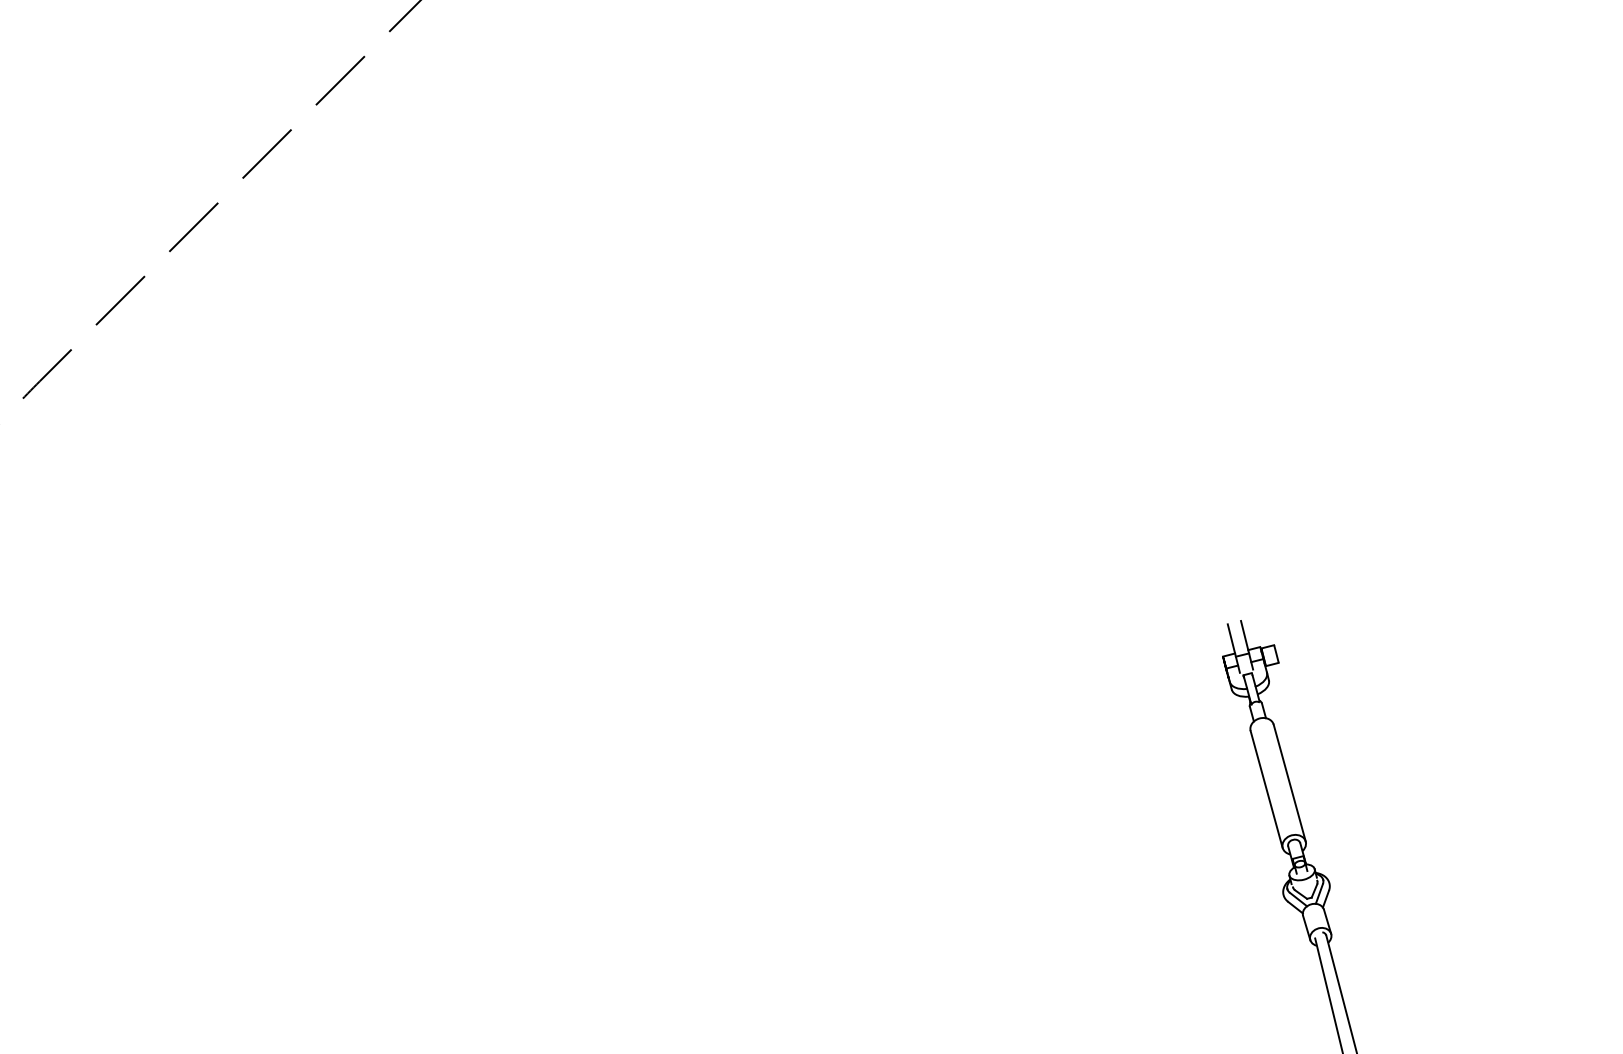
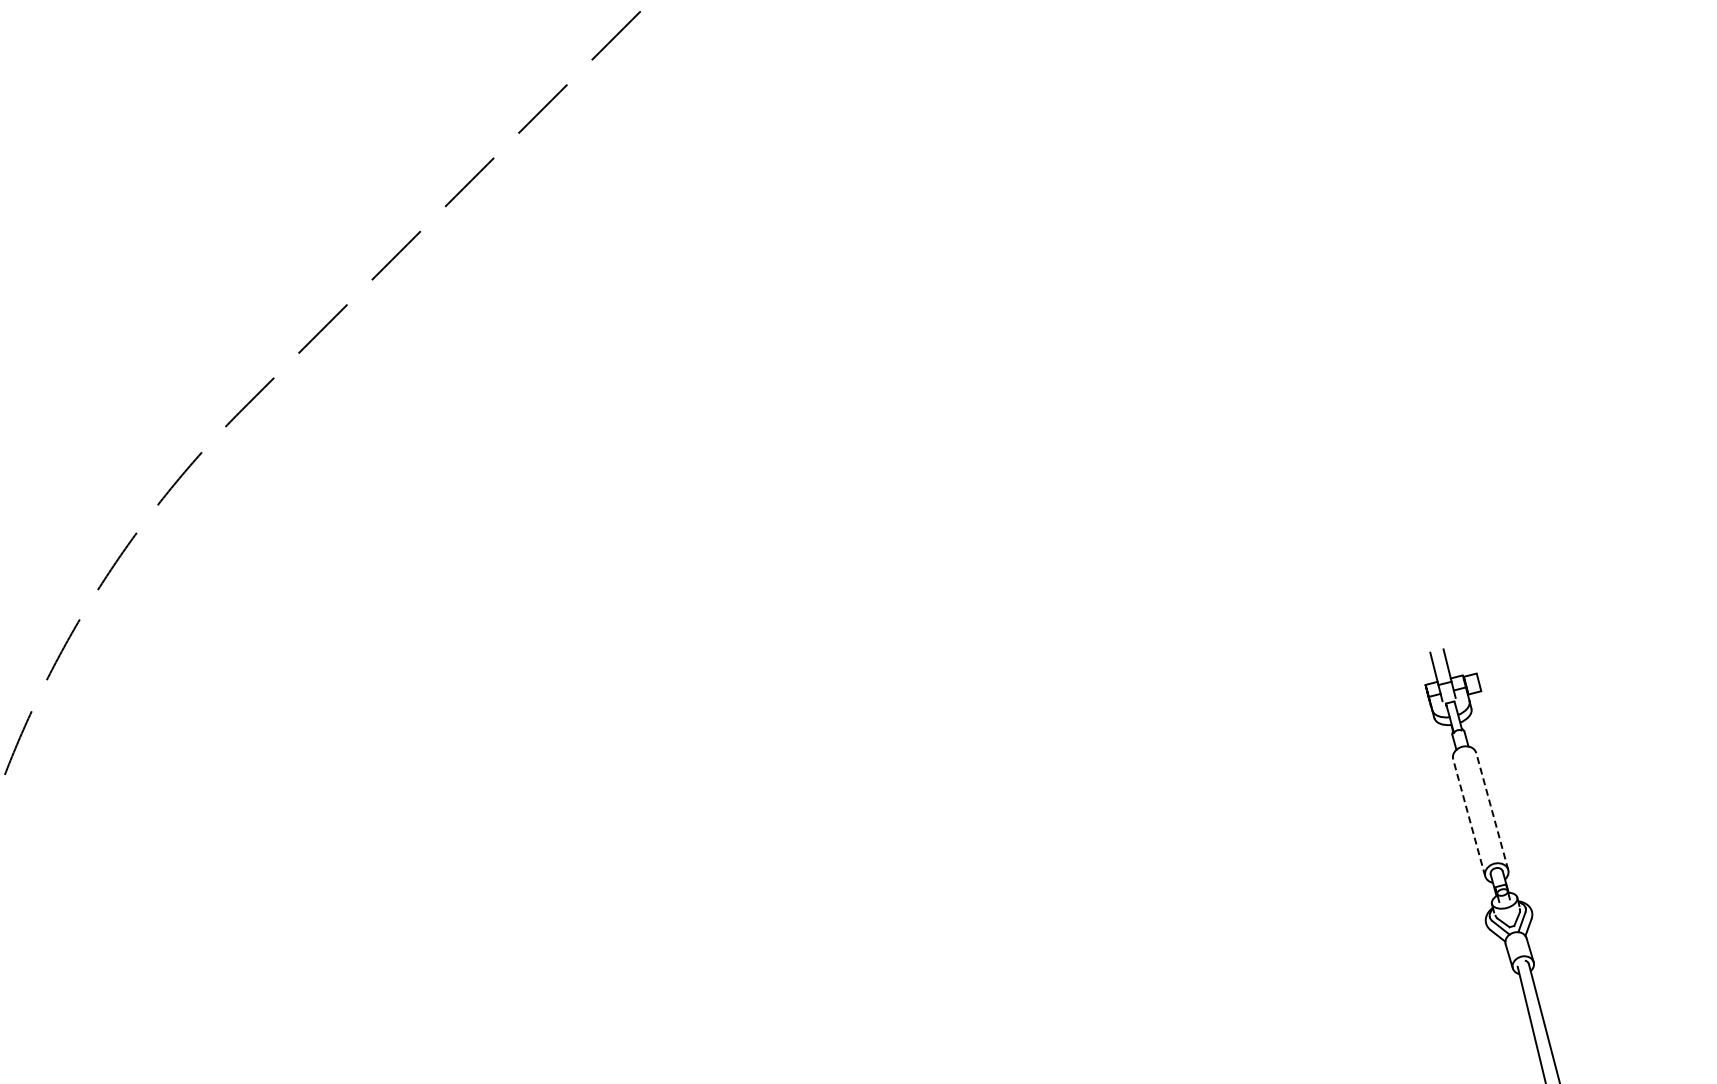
line: (1289, 783) -> (1492, 811), solid -> dashed
line: (1266, 789) -> (1469, 817), solid -> dashed

